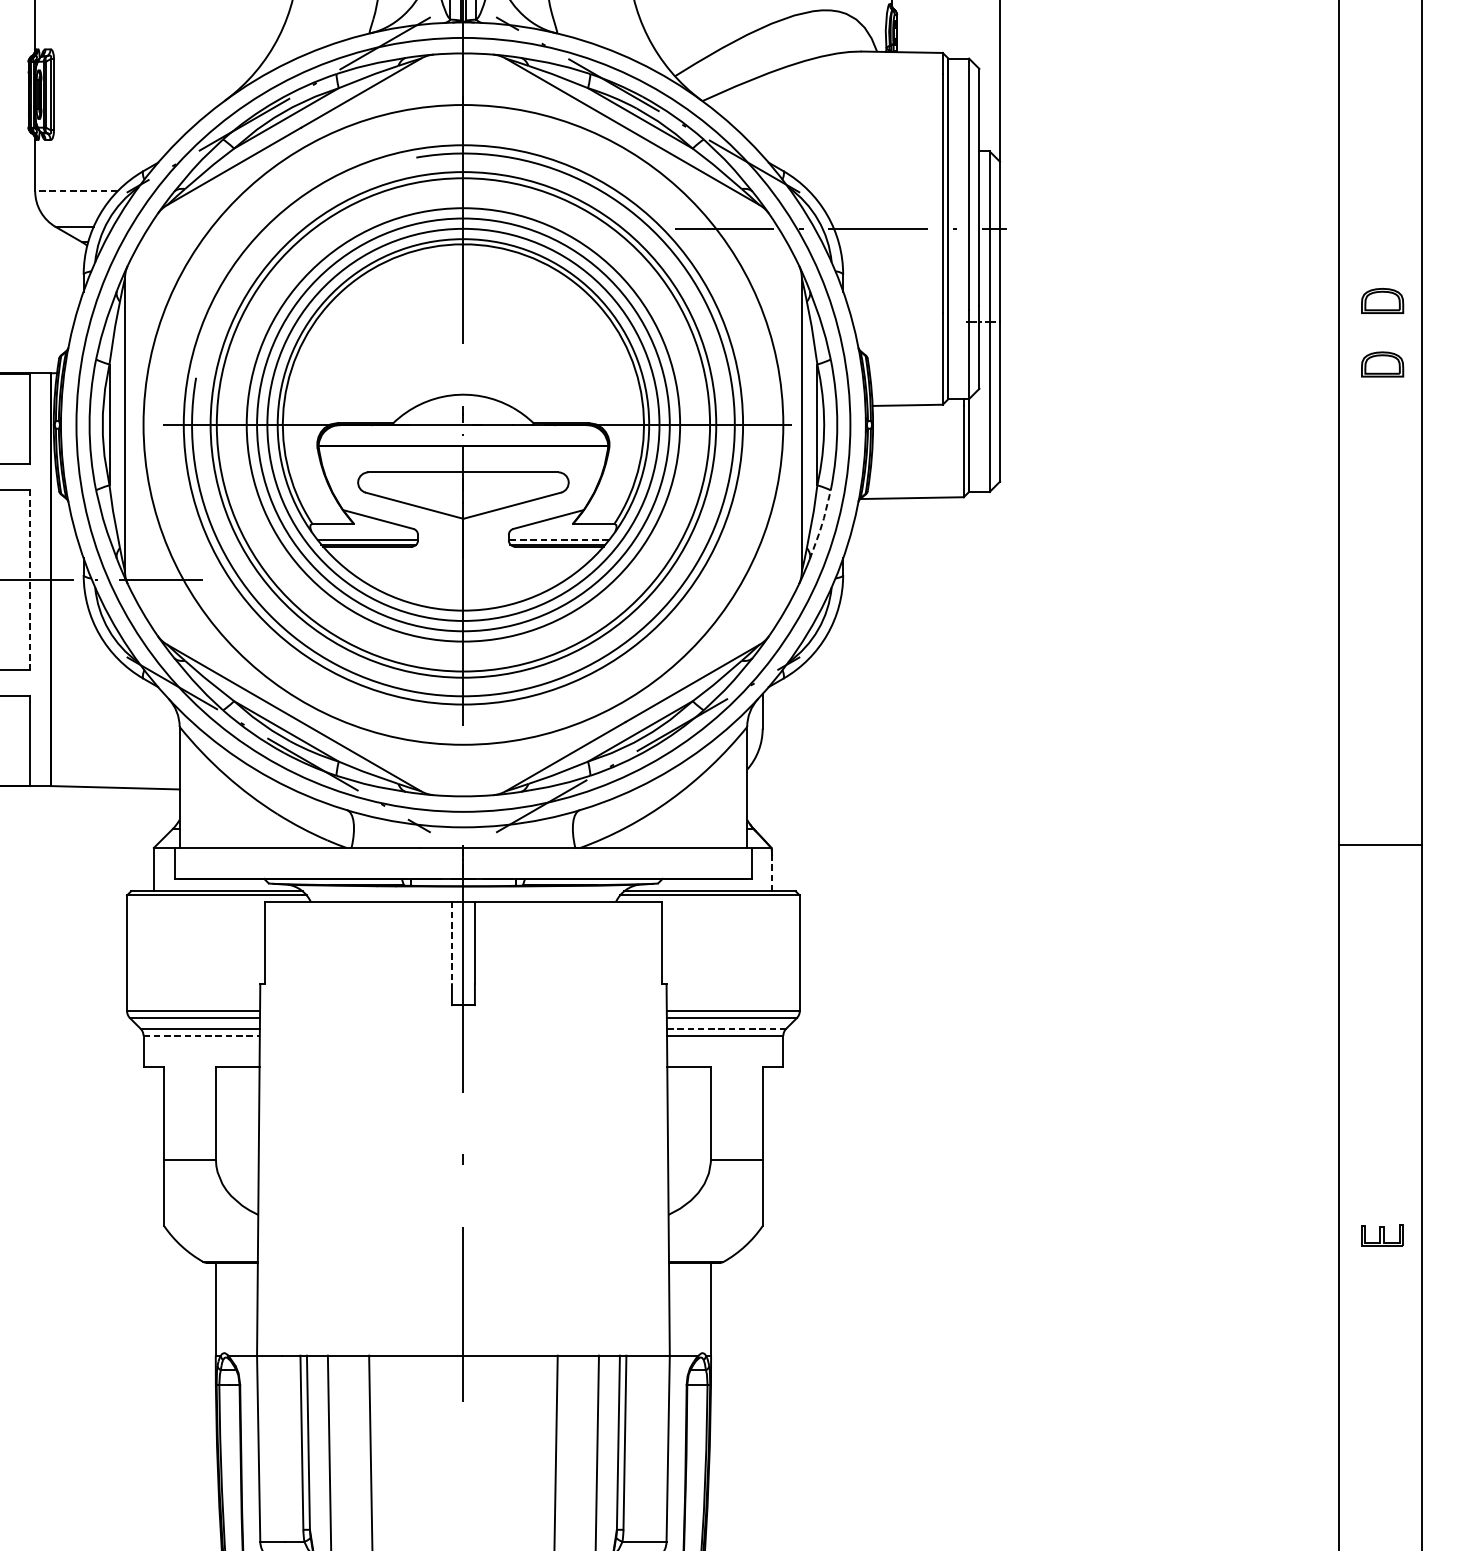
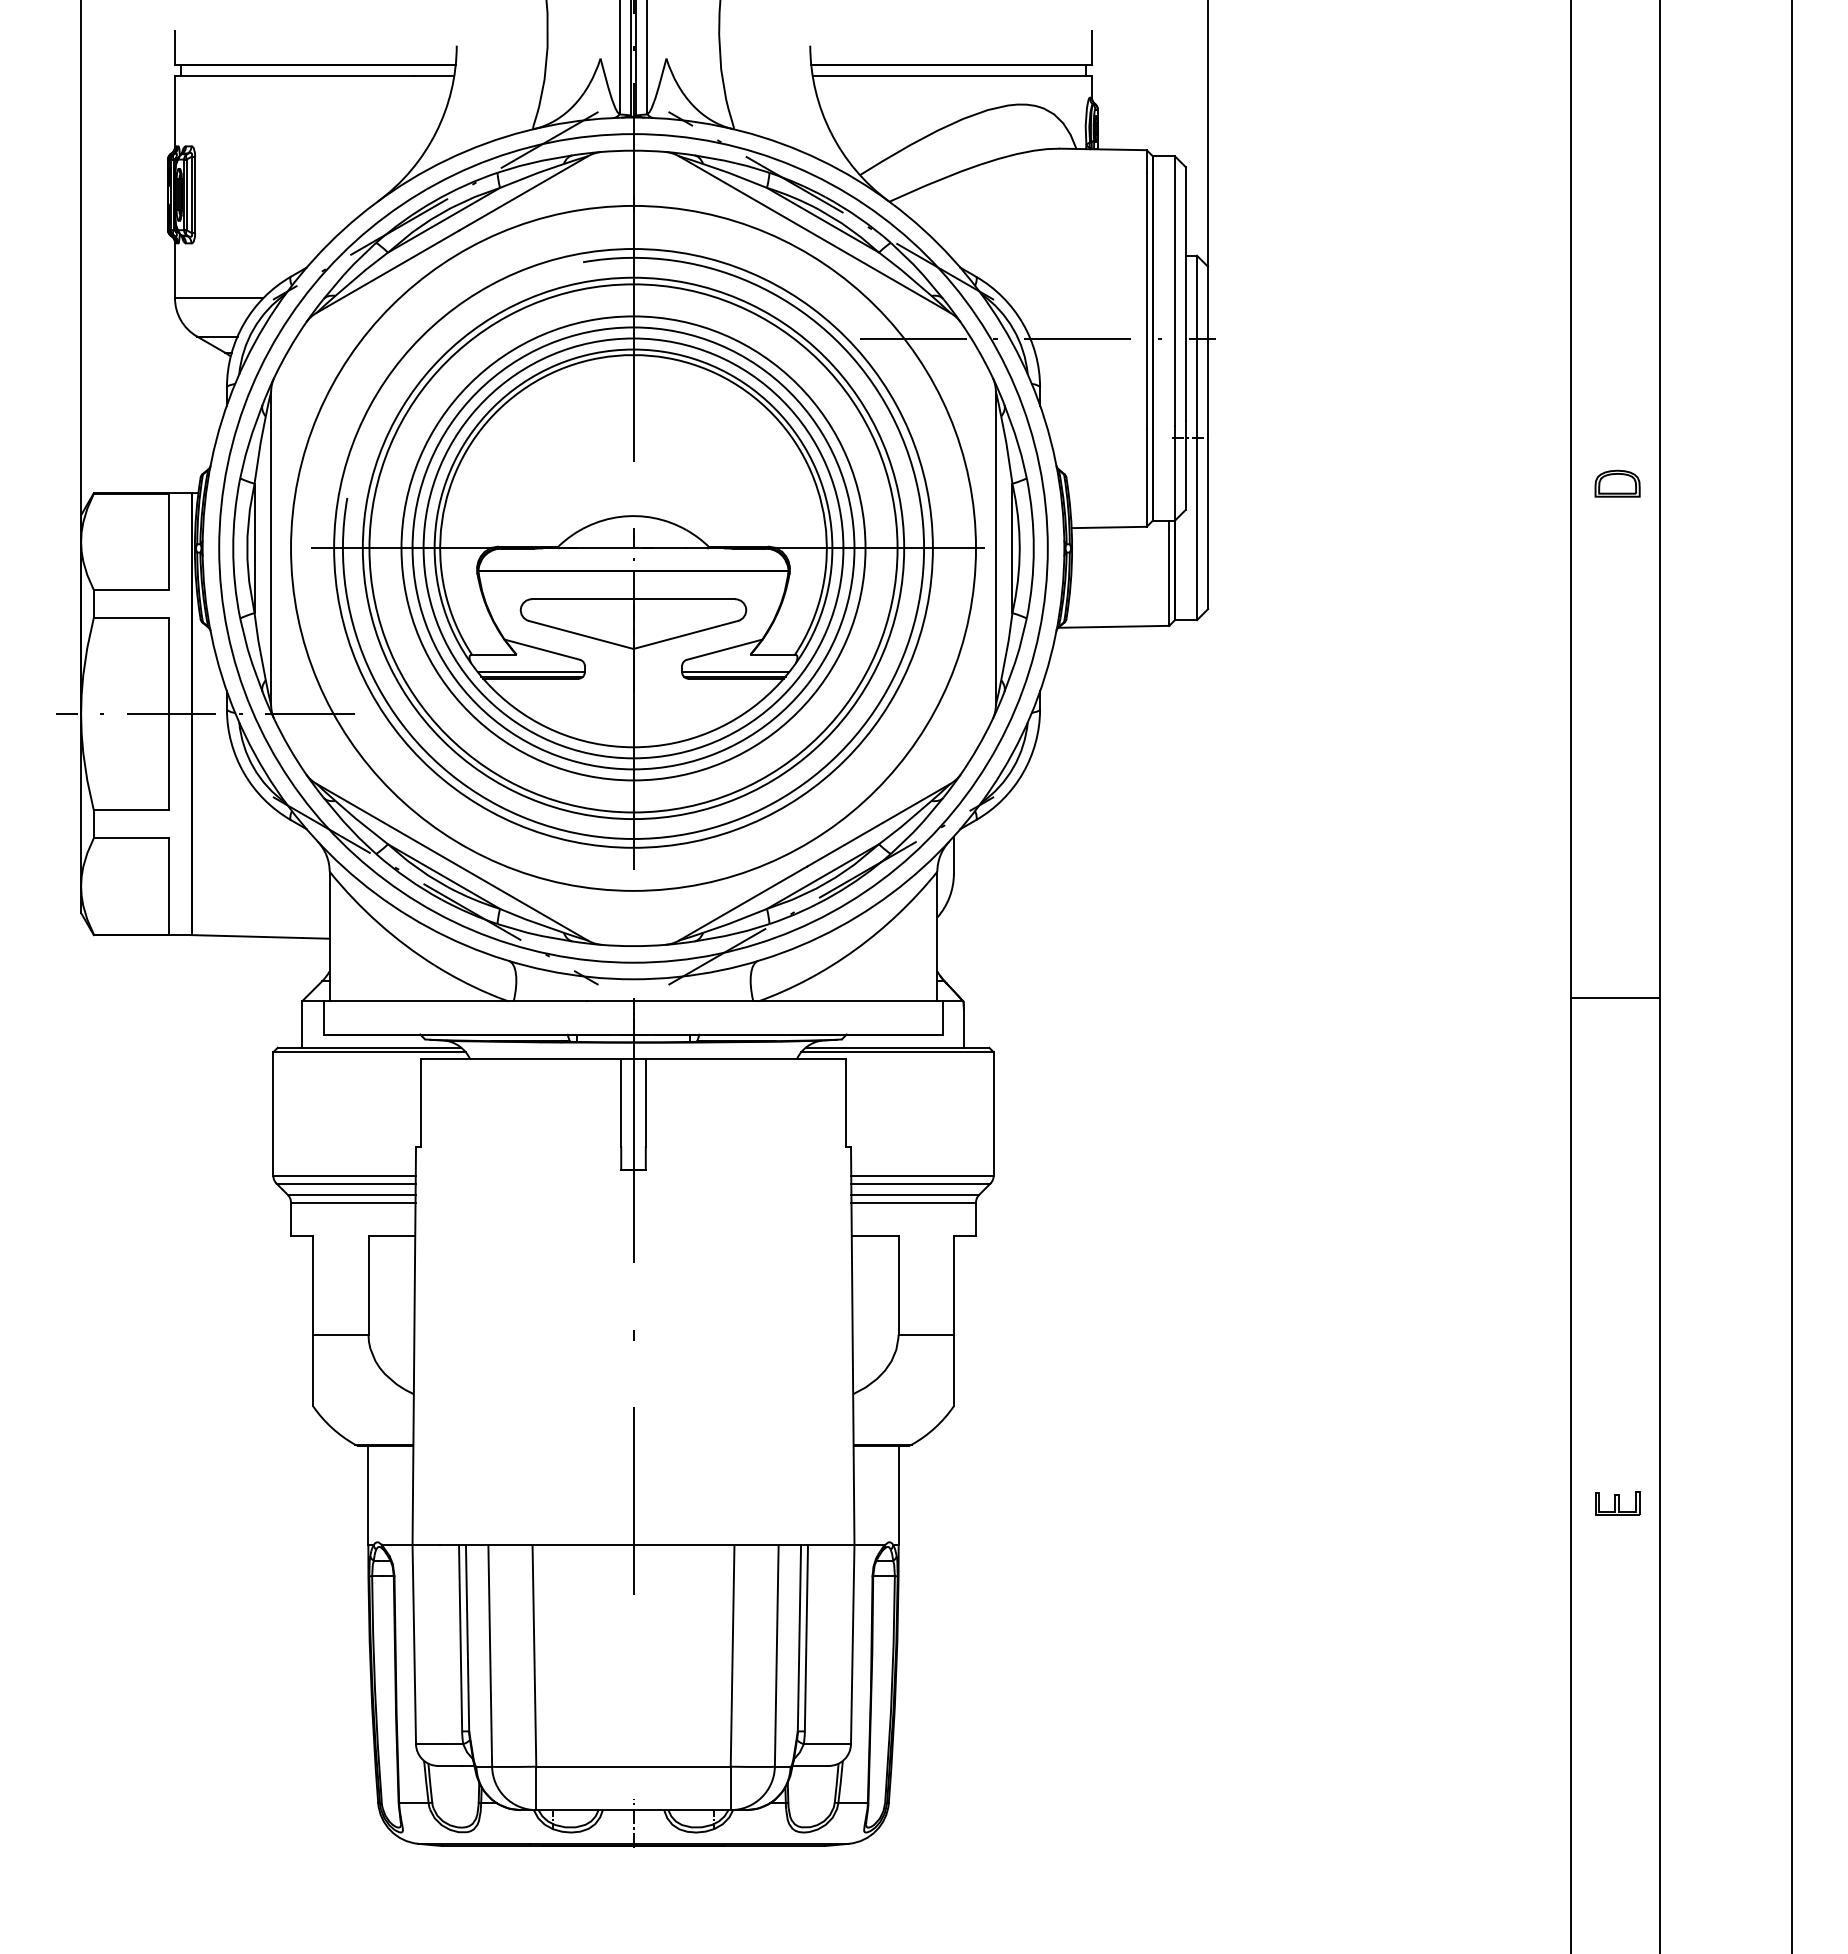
line: (75, 191) -> (218, 298), dashed -> solid
part: (1382, 300) -> (1617, 415), removed
line: (822, 525) -> (1017, 656), dashed -> solid
line: (558, 540) -> (735, 672), dashed -> solid
line: (30, 580) -> (169, 714), dashed -> solid
line: (771, 873) -> (963, 1028), dashed -> solid
line: (452, 943) -> (621, 1103), dashed -> solid
line: (726, 1028) -> (915, 1194), dashed -> solid
line: (201, 1035) -> (353, 1202), dashed -> solid
part: (1382, 1235) -> (1617, 1503), moved

